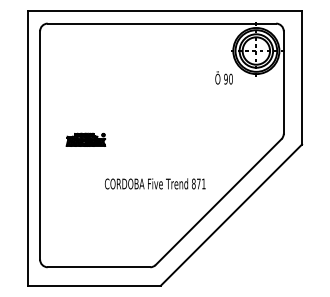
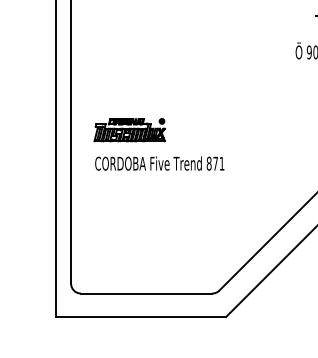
part: (85, 139) -> (129, 129), size x1.43
text: (155, 183) -> (160, 163), moved

